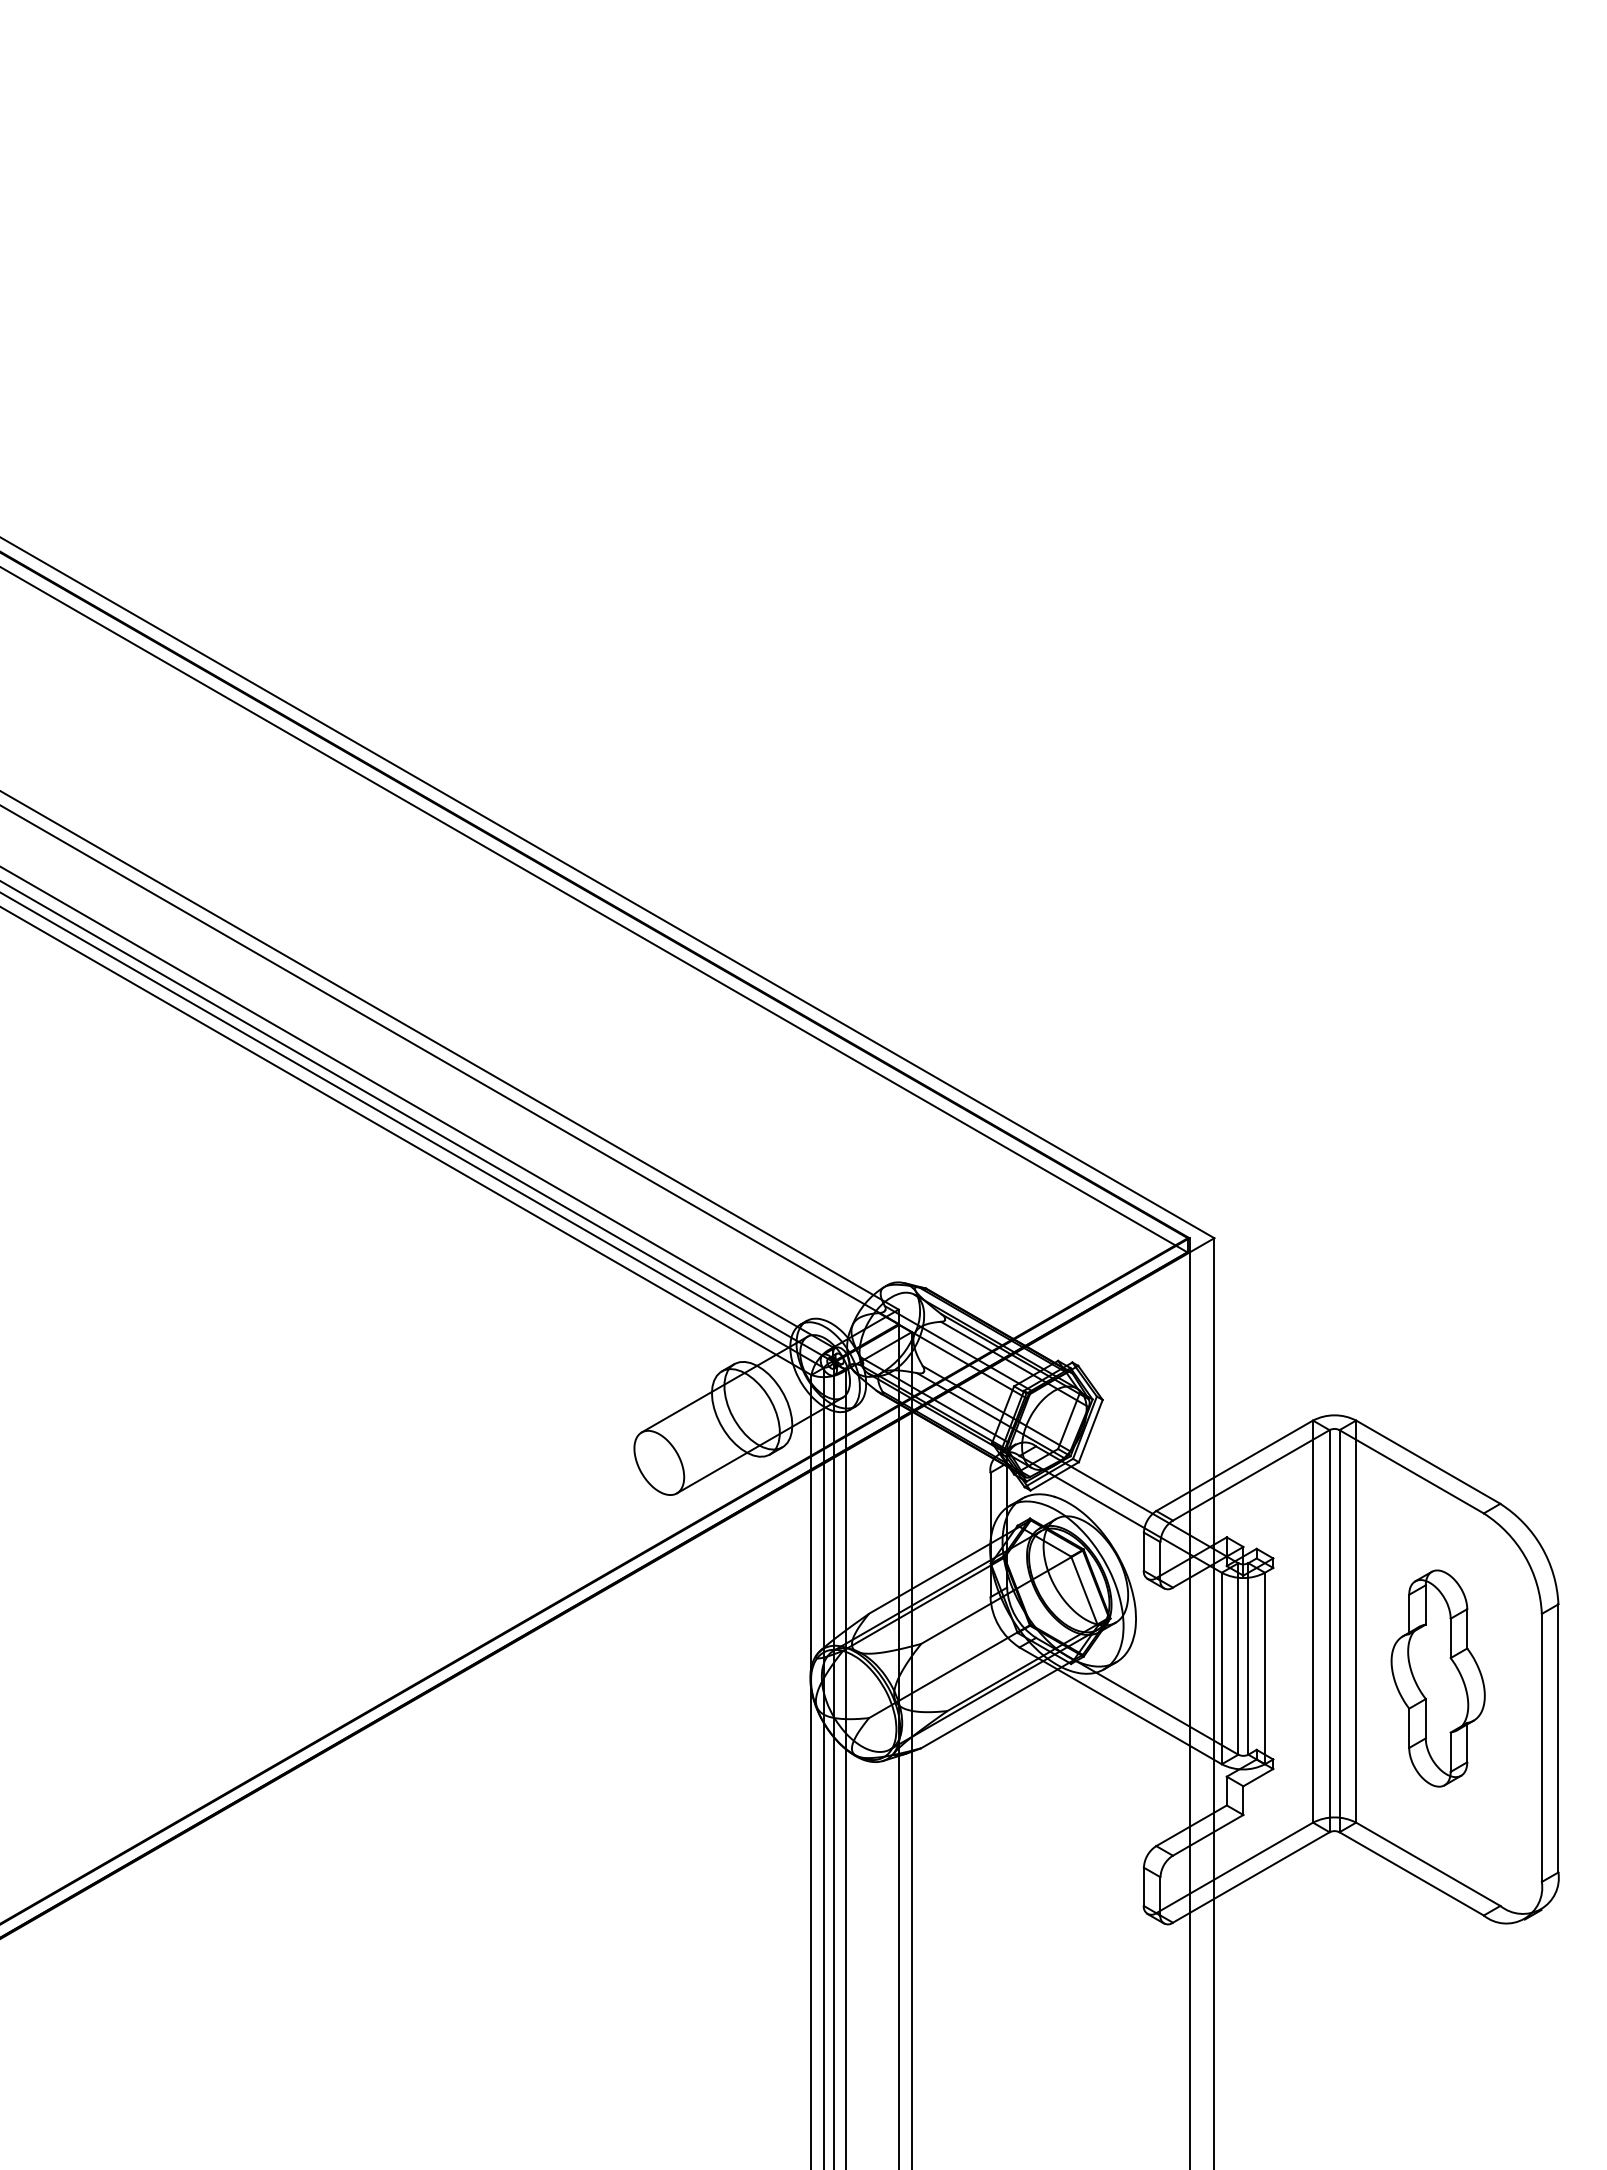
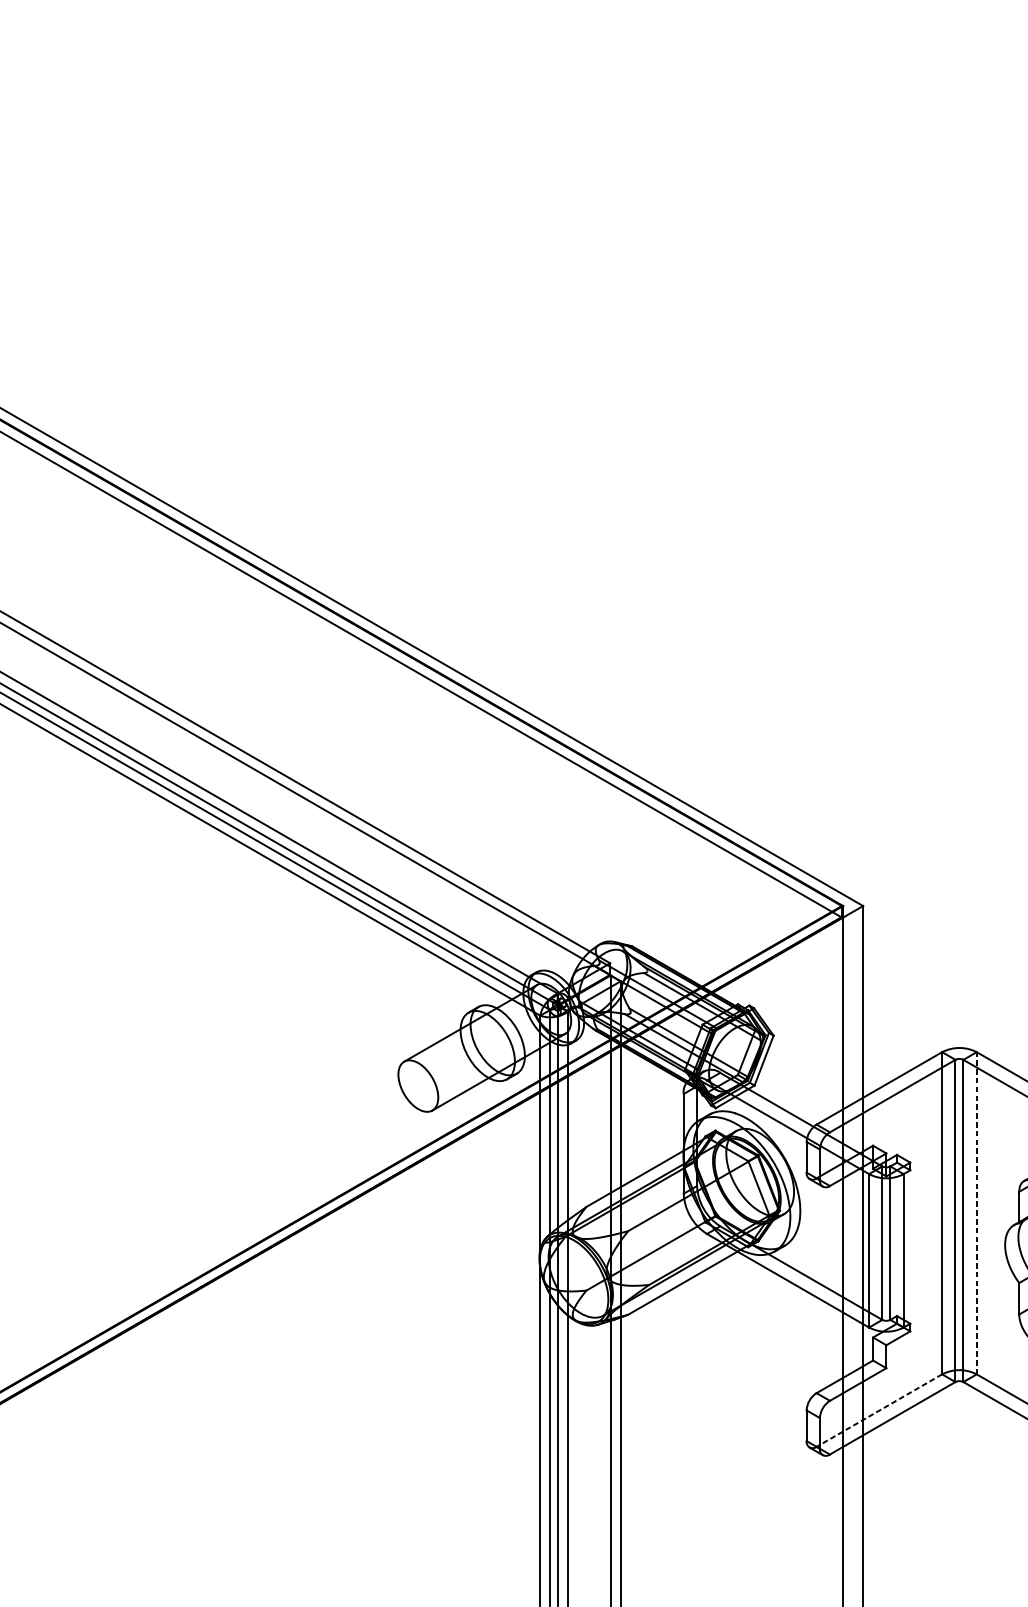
line: (1356, 1621) -> (977, 1213), solid -> dashed
line: (1234, 1868) -> (879, 1411), solid -> dashed

